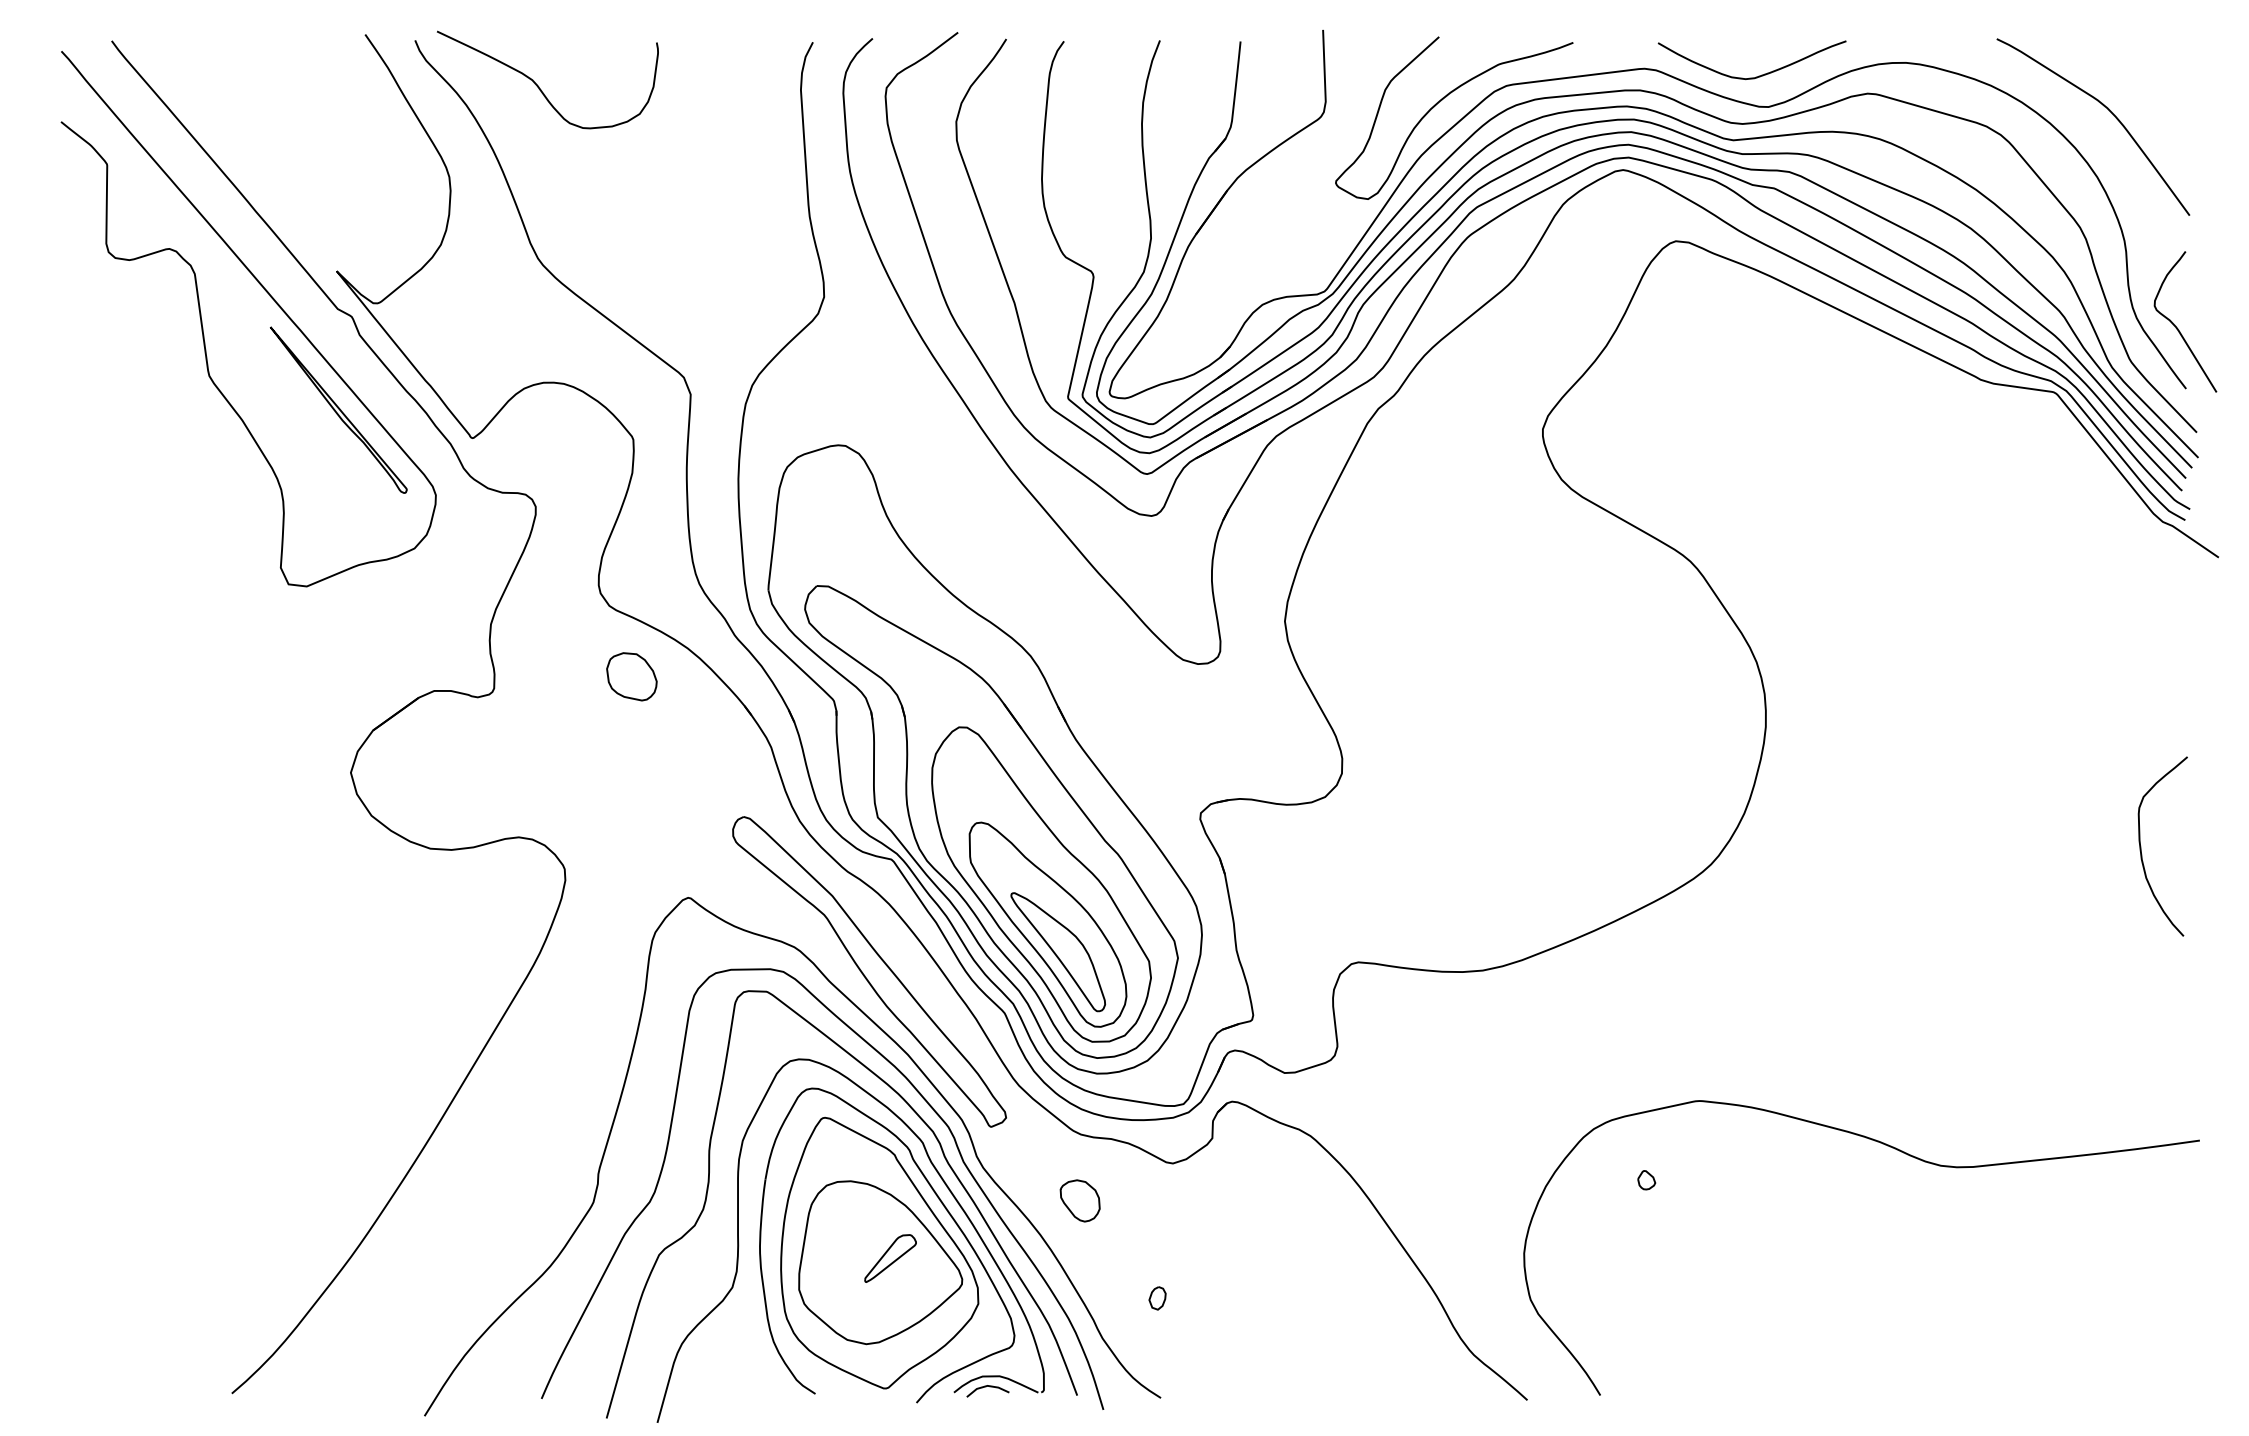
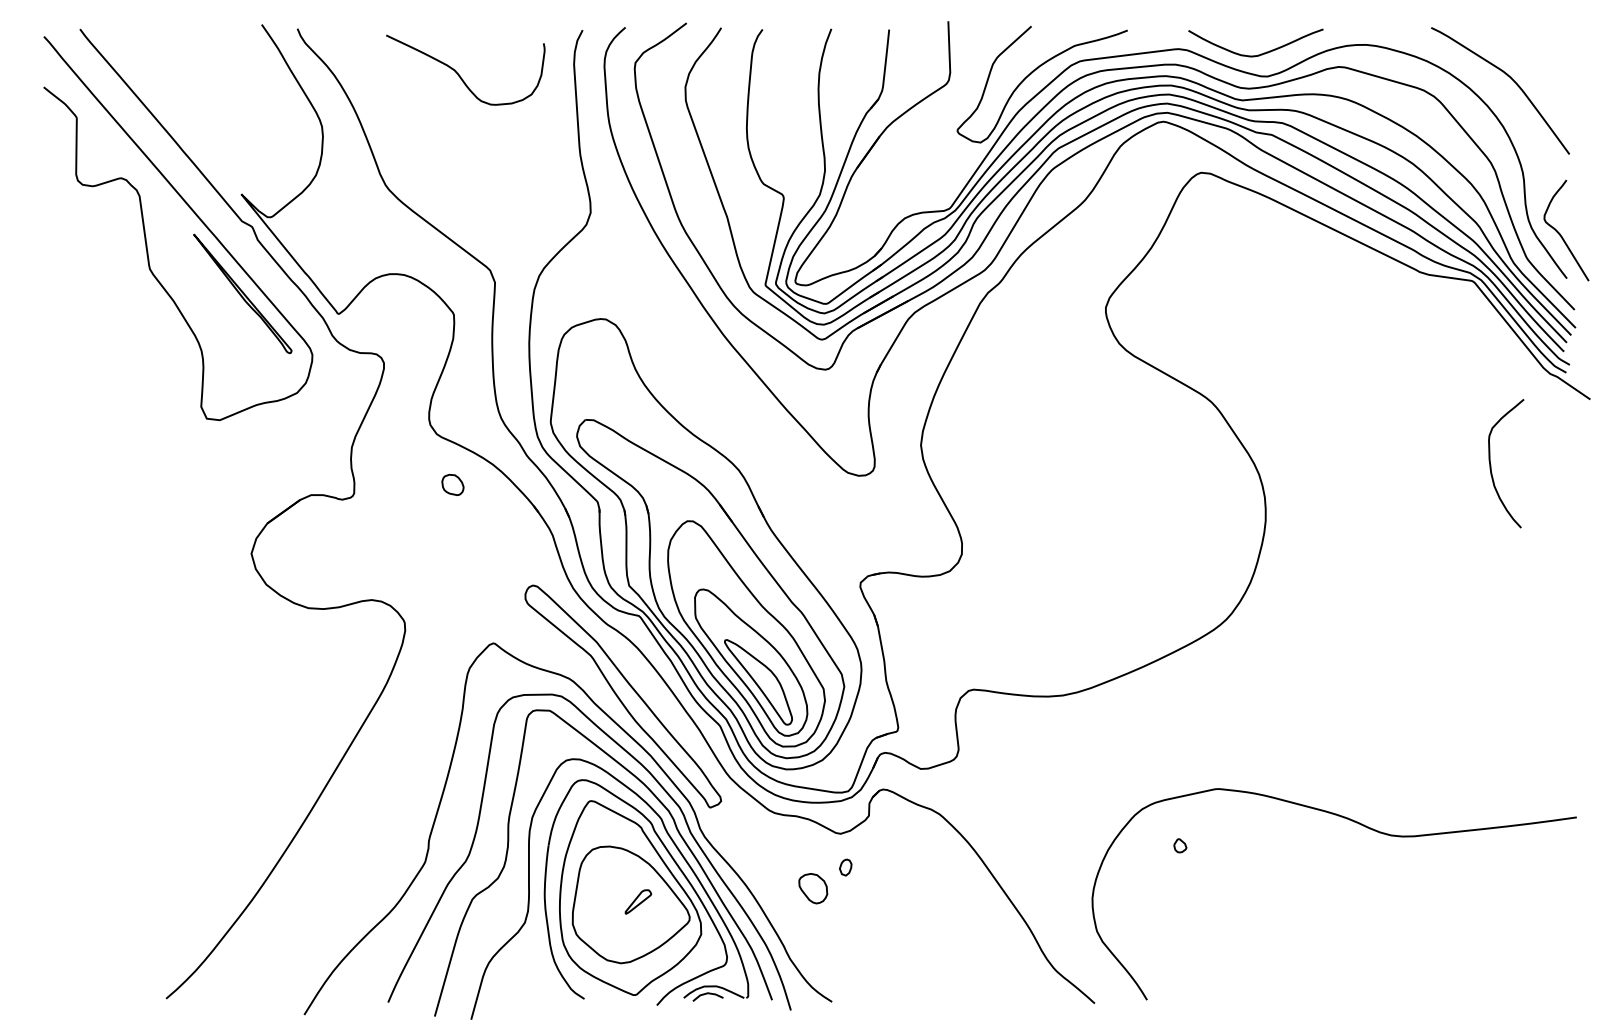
curve: (539, 86) -> (459, 74), moved
part: (631, 676) -> (452, 484), size x0.6
curve: (2142, 847) -> (1491, 464), moved
part: (1080, 1200) -> (813, 888), moved
part: (890, 1257) -> (638, 901), size x0.7
part: (1157, 1298) -> (845, 867), moved

